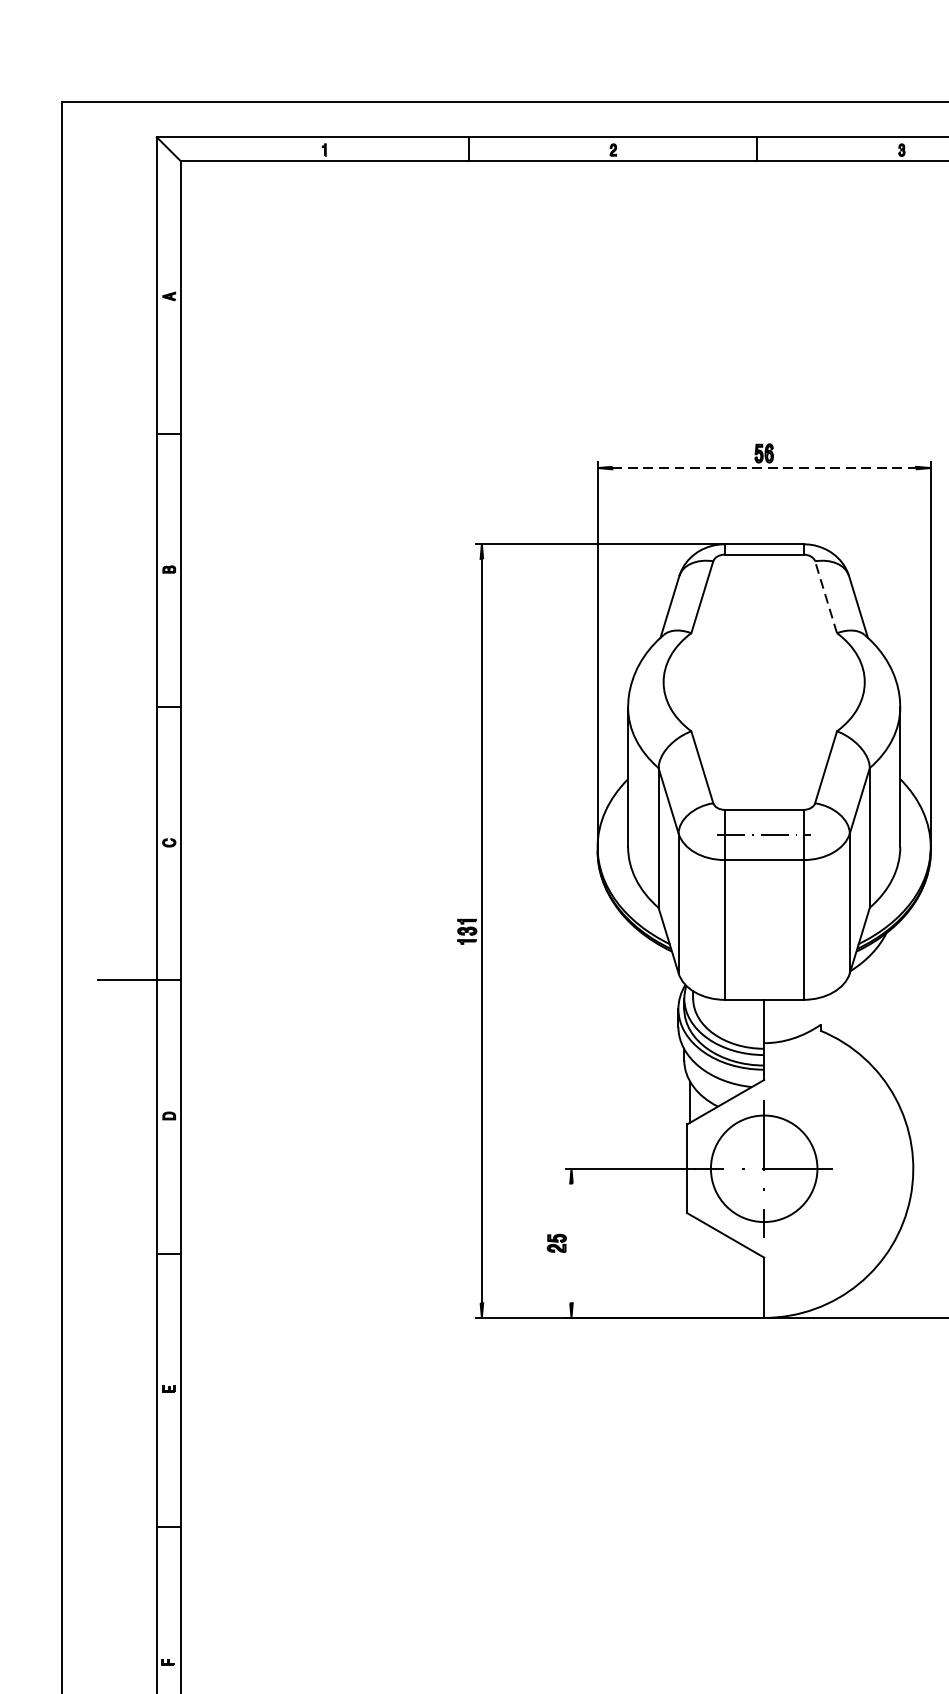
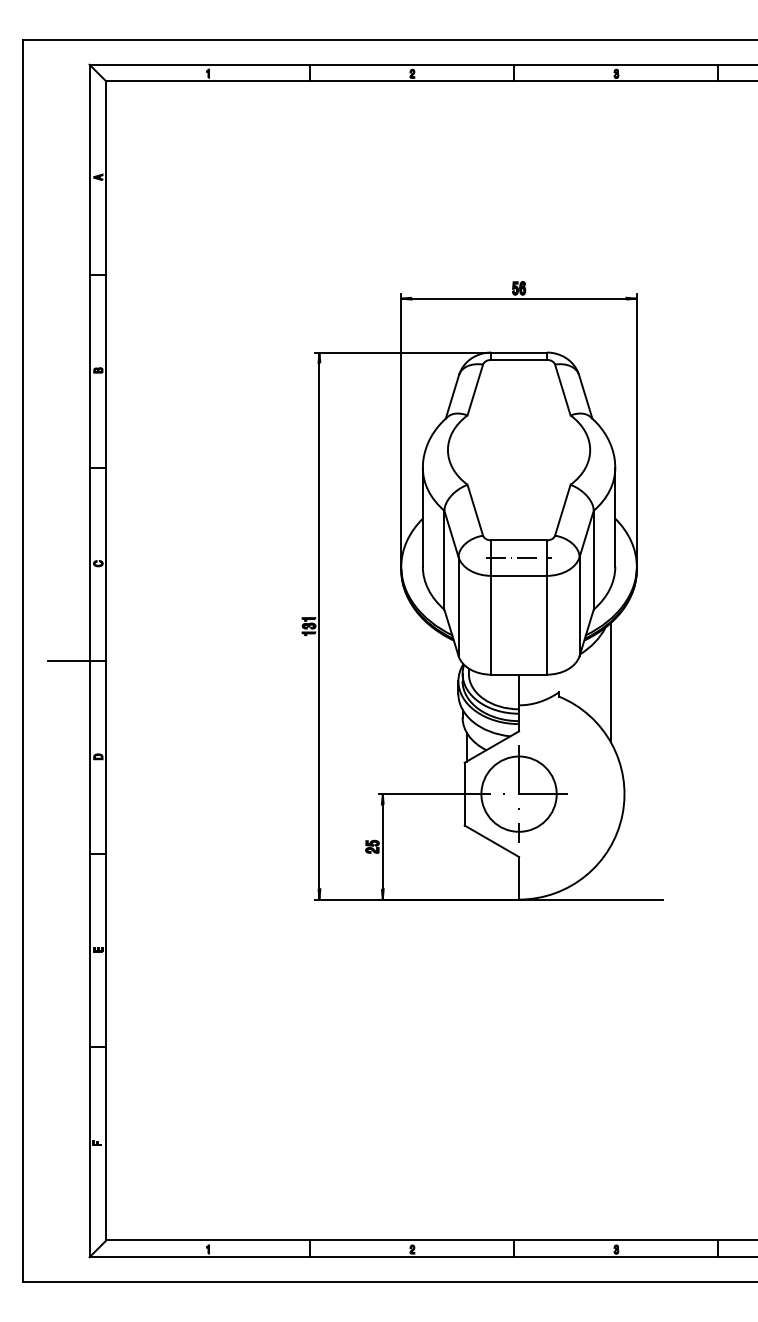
line: (764, 467) -> (519, 298), dashed -> solid
line: (825, 597) -> (562, 390), dashed -> solid
line: (893, 1010) -> (610, 682), added
line: (571, 1242) -> (382, 846), added

